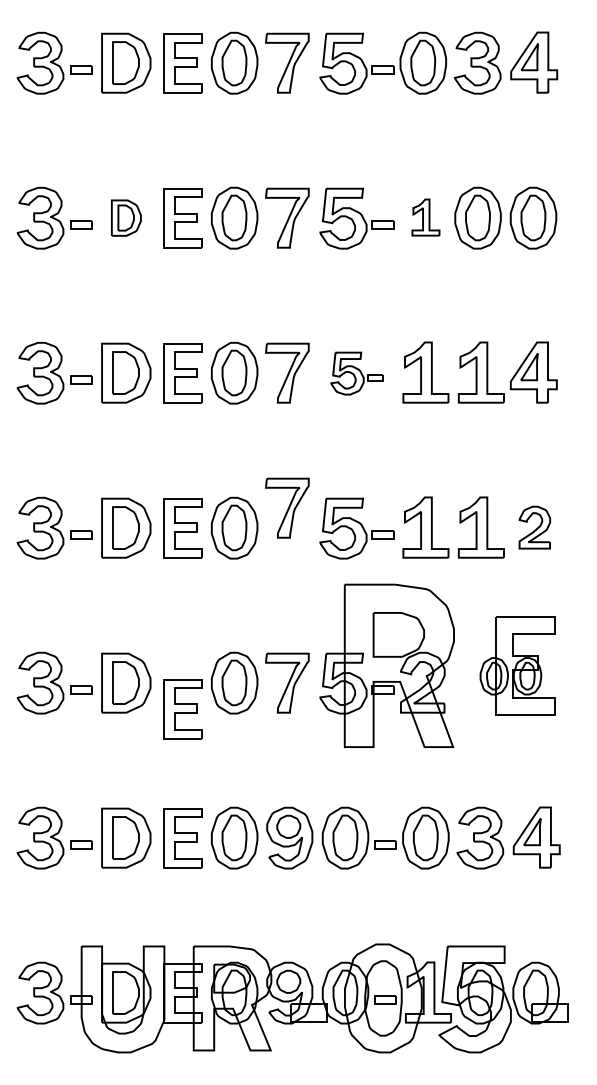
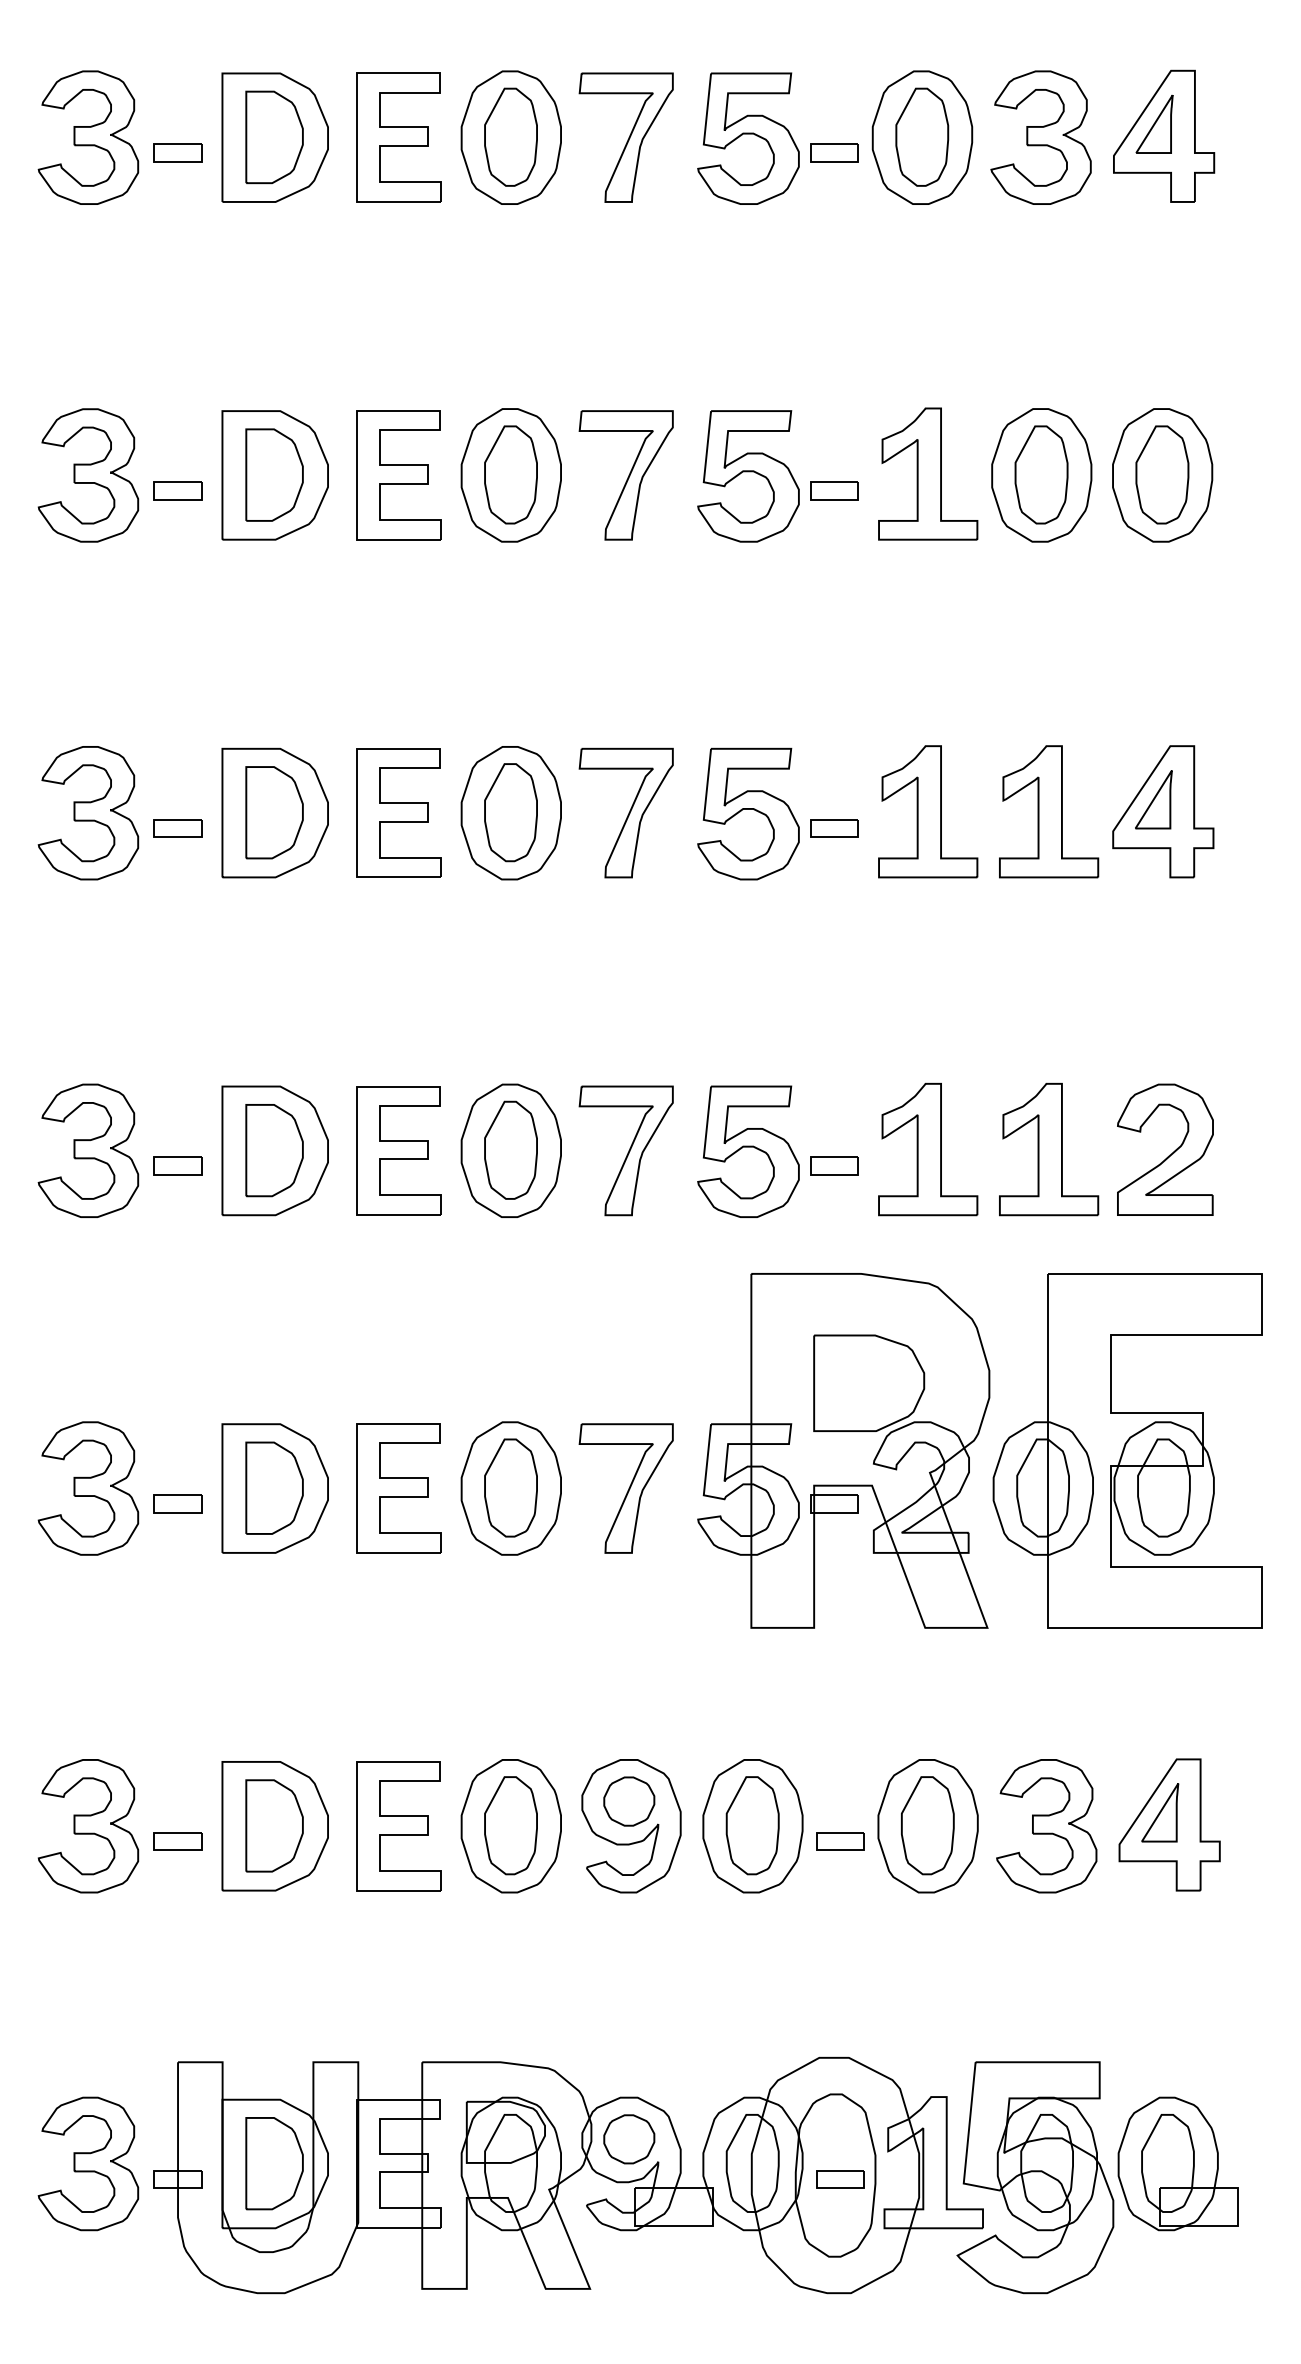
part: (126, 217) -> (275, 473), size x1.67
part: (425, 217) -> (927, 473), size x1.67
part: (356, 373) -> (776, 813), size x1.43
part: (287, 507) -> (626, 1149), moved
part: (534, 527) -> (1164, 1149), size x1.43
part: (517, 665) -> (1127, 1450), size x1.67
part: (182, 709) -> (397, 1489), moved

